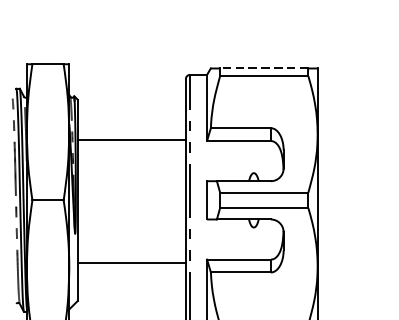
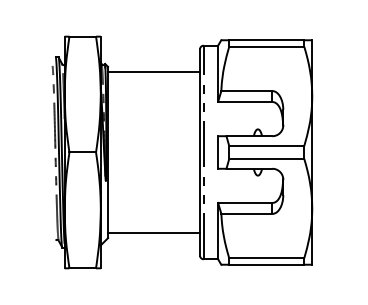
line: (263, 68) -> (266, 40), dashed -> solid
line: (132, 140) -> (154, 72), moved
line: (132, 262) -> (154, 232), moved

